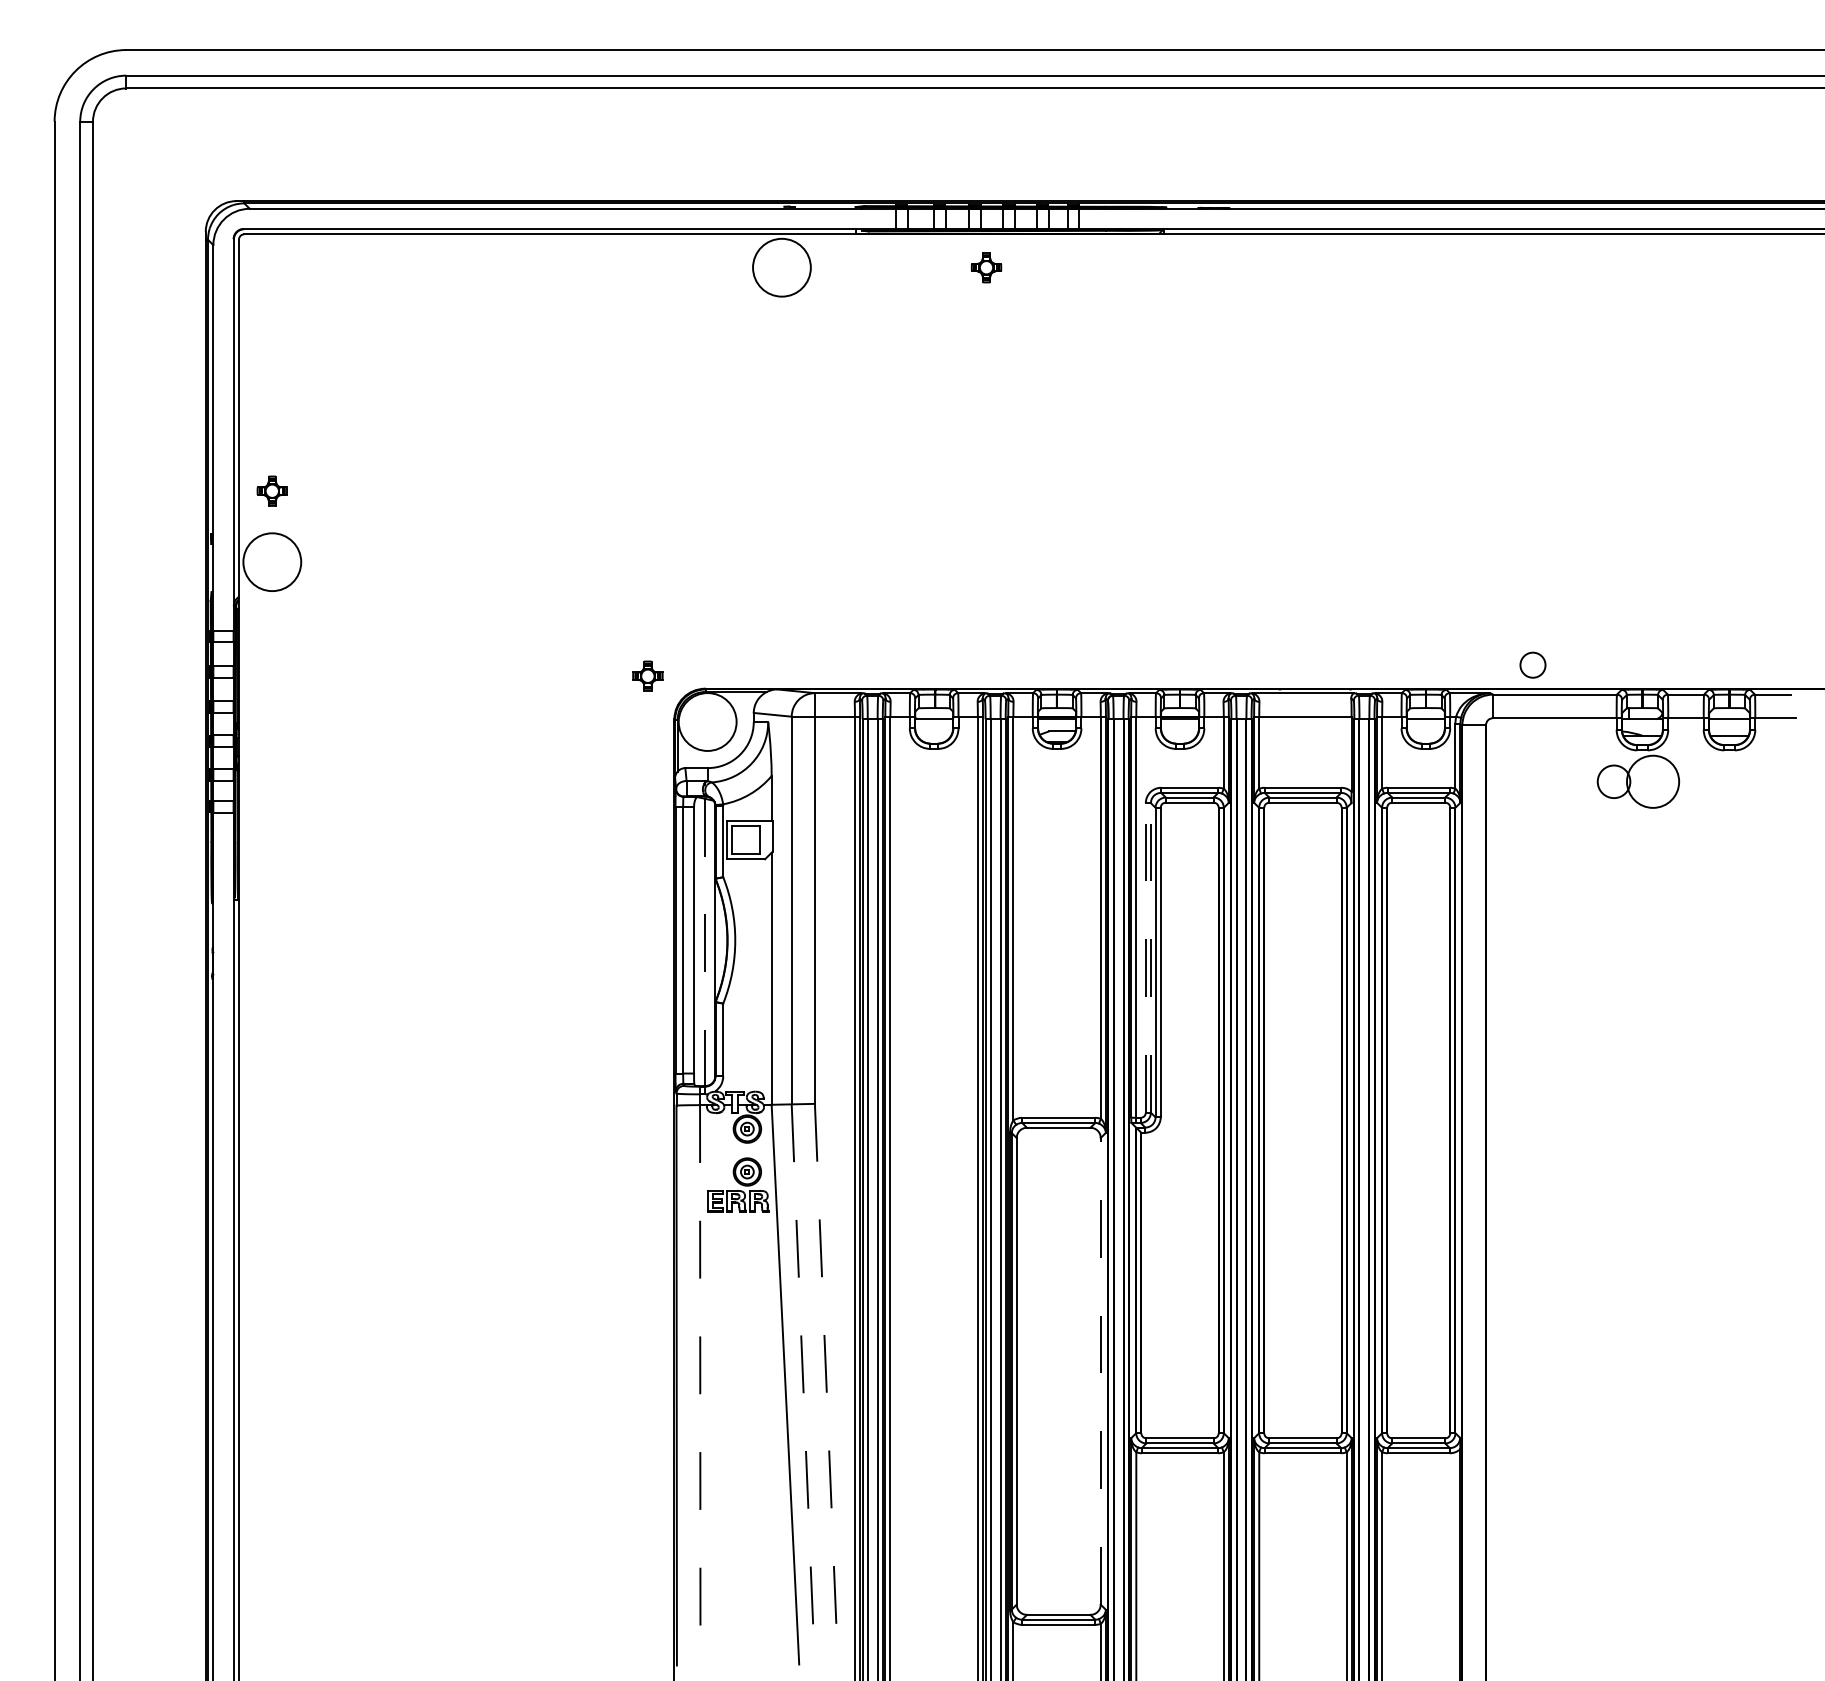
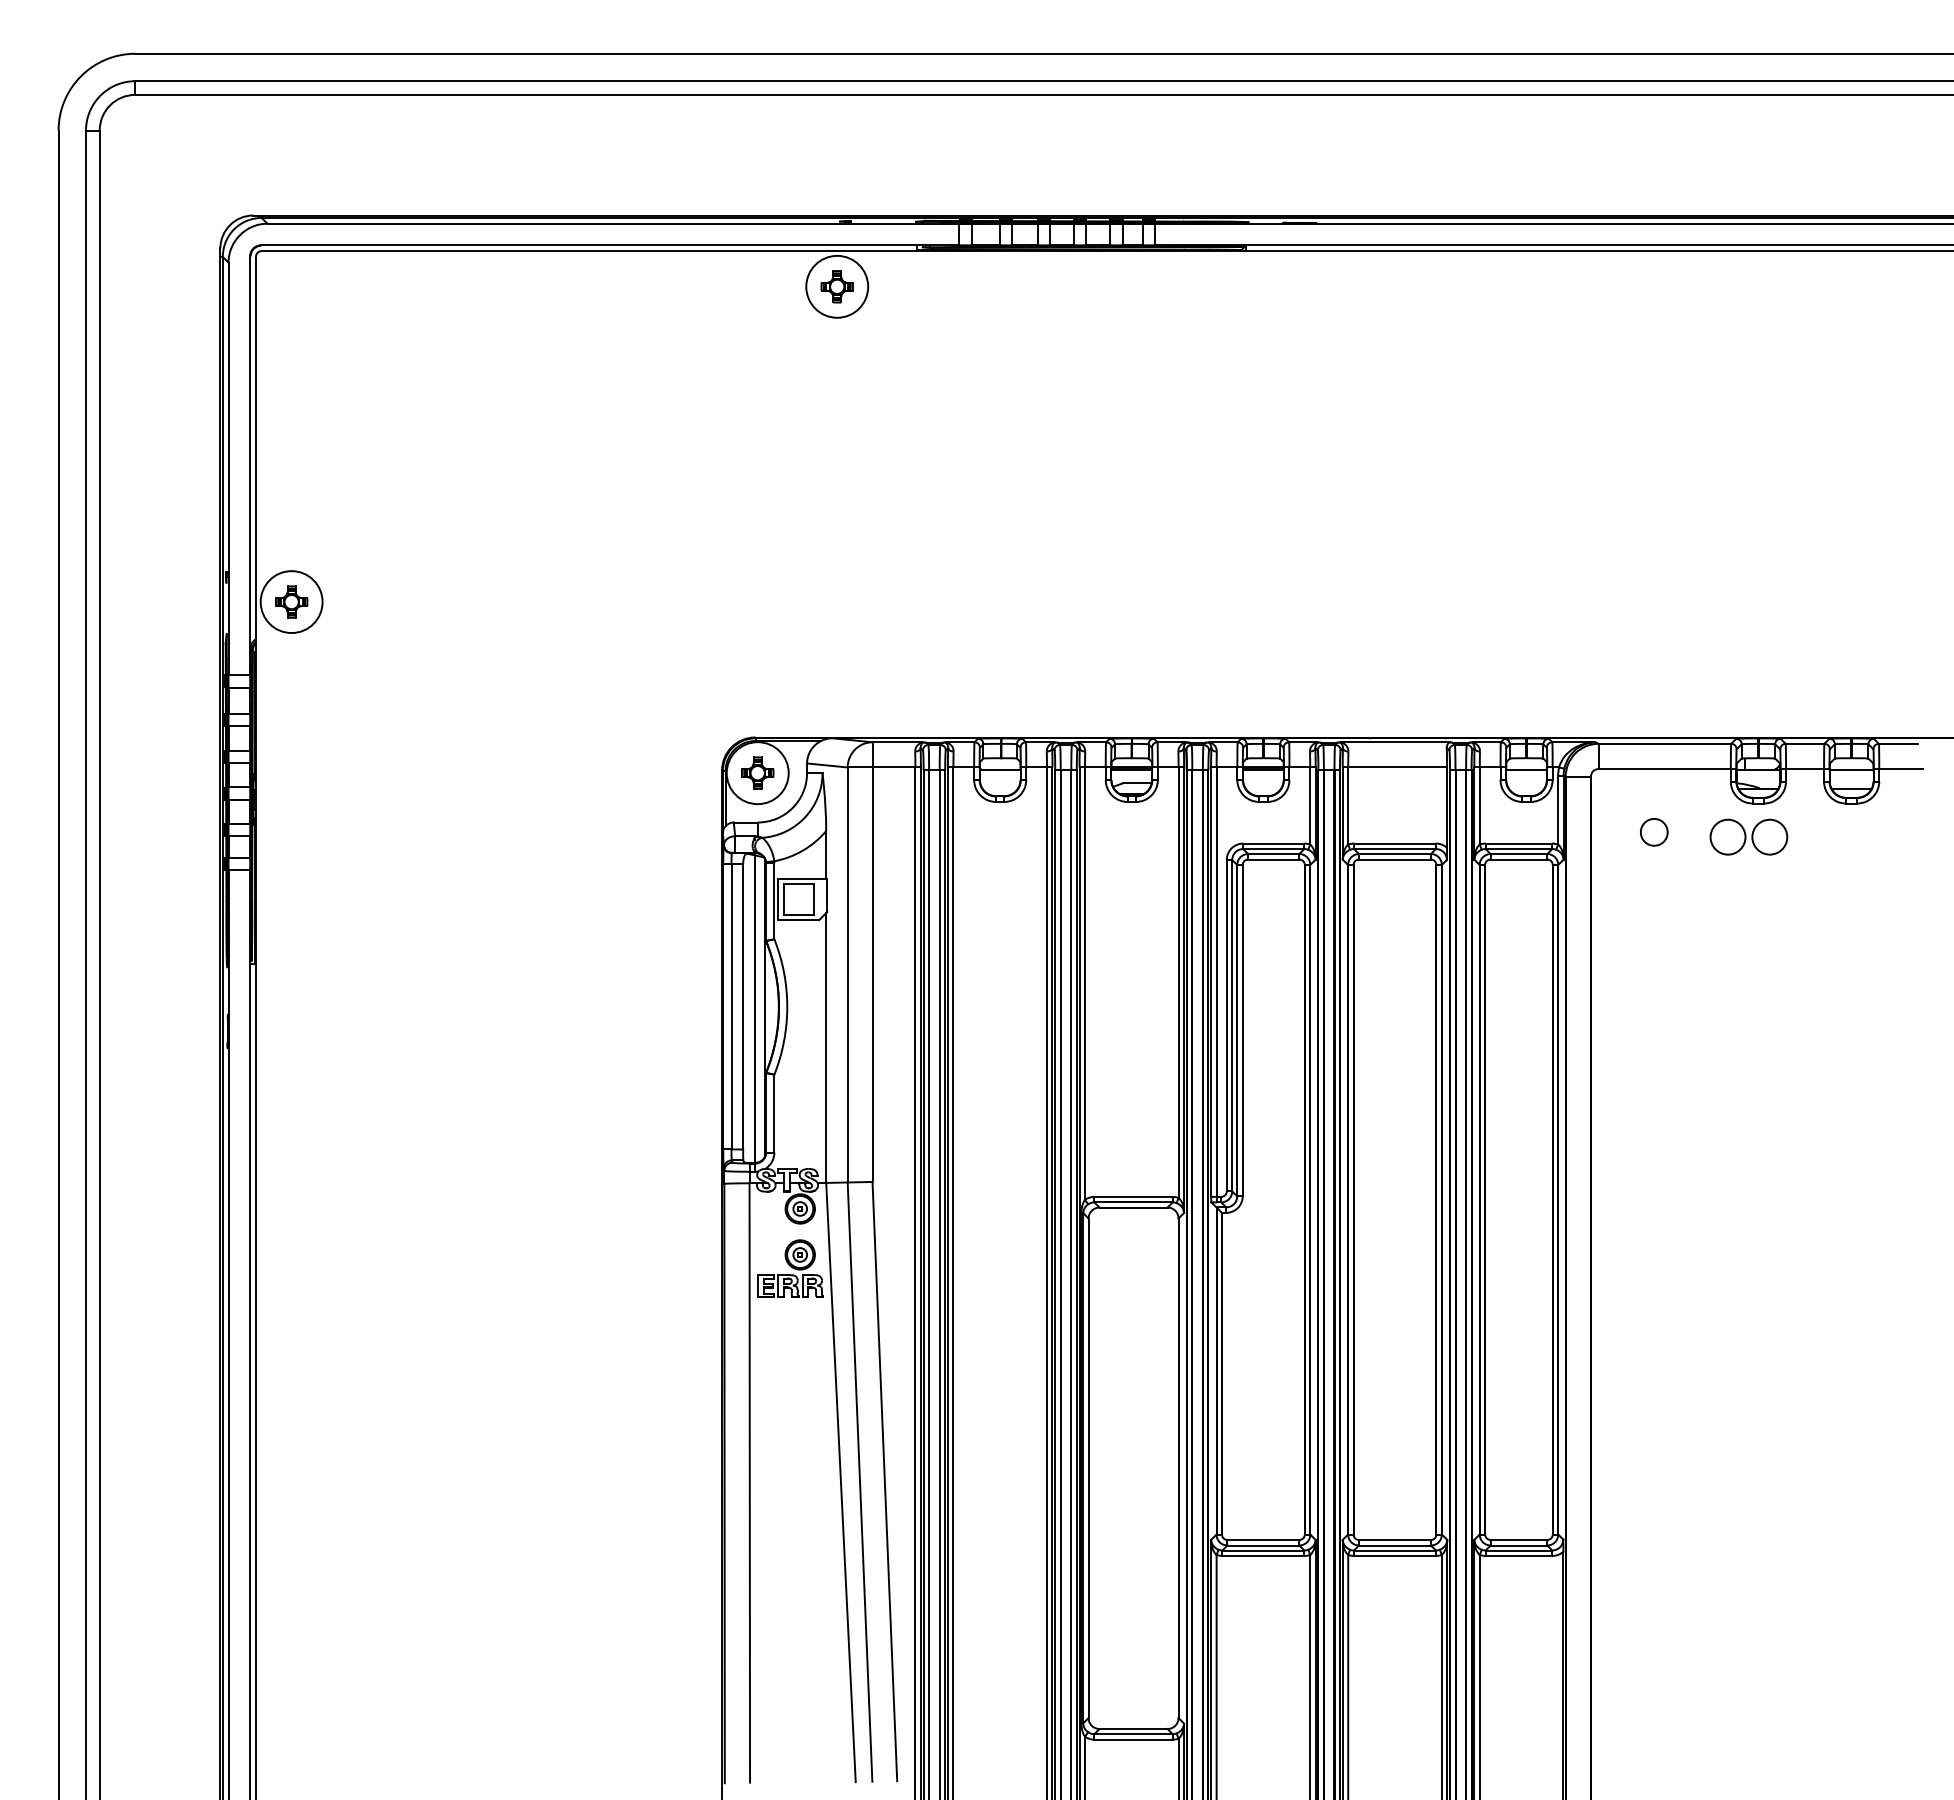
part: (985, 267) -> (836, 286), moved
part: (272, 490) -> (291, 601), moved
circle: (1533, 665) -> (1654, 832), moved
part: (647, 675) -> (757, 772), moved
circle: (1652, 781) -> (1769, 836), size x0.62
line: (704, 942) -> (754, 1009), dashed -> solid
line: (1145, 957) -> (1226, 1025), dashed -> solid
line: (1151, 957) -> (1232, 1025), dashed -> solid
line: (1100, 1371) -> (1178, 1468), dashed -> solid
line: (826, 1383) -> (884, 1481), dashed -> solid
line: (699, 1384) -> (749, 1482), dashed -> solid
line: (803, 1384) -> (860, 1482), dashed -> solid

